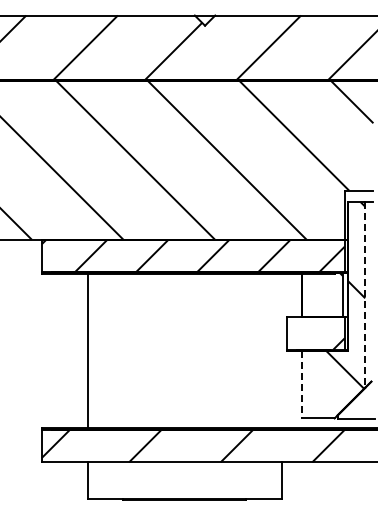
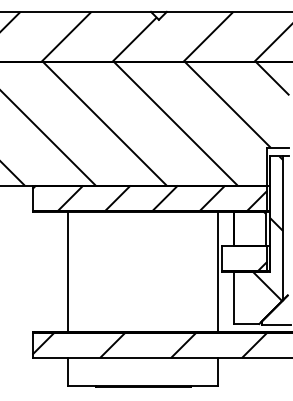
line: (365, 295) -> (283, 228), dashed -> solid
line: (281, 350) -> (218, 271), added
line: (301, 384) -> (233, 297), dashed -> solid

